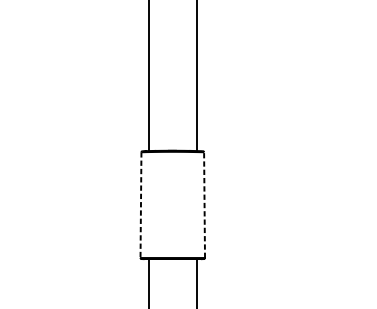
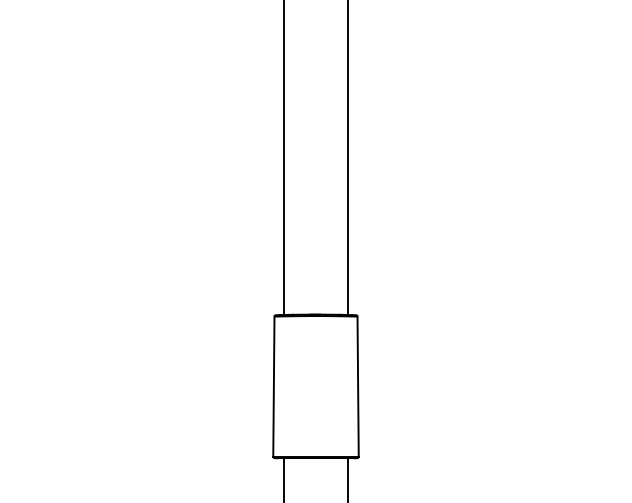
line: (140, 205) -> (273, 387), dashed -> solid
line: (204, 205) -> (358, 386), dashed -> solid

